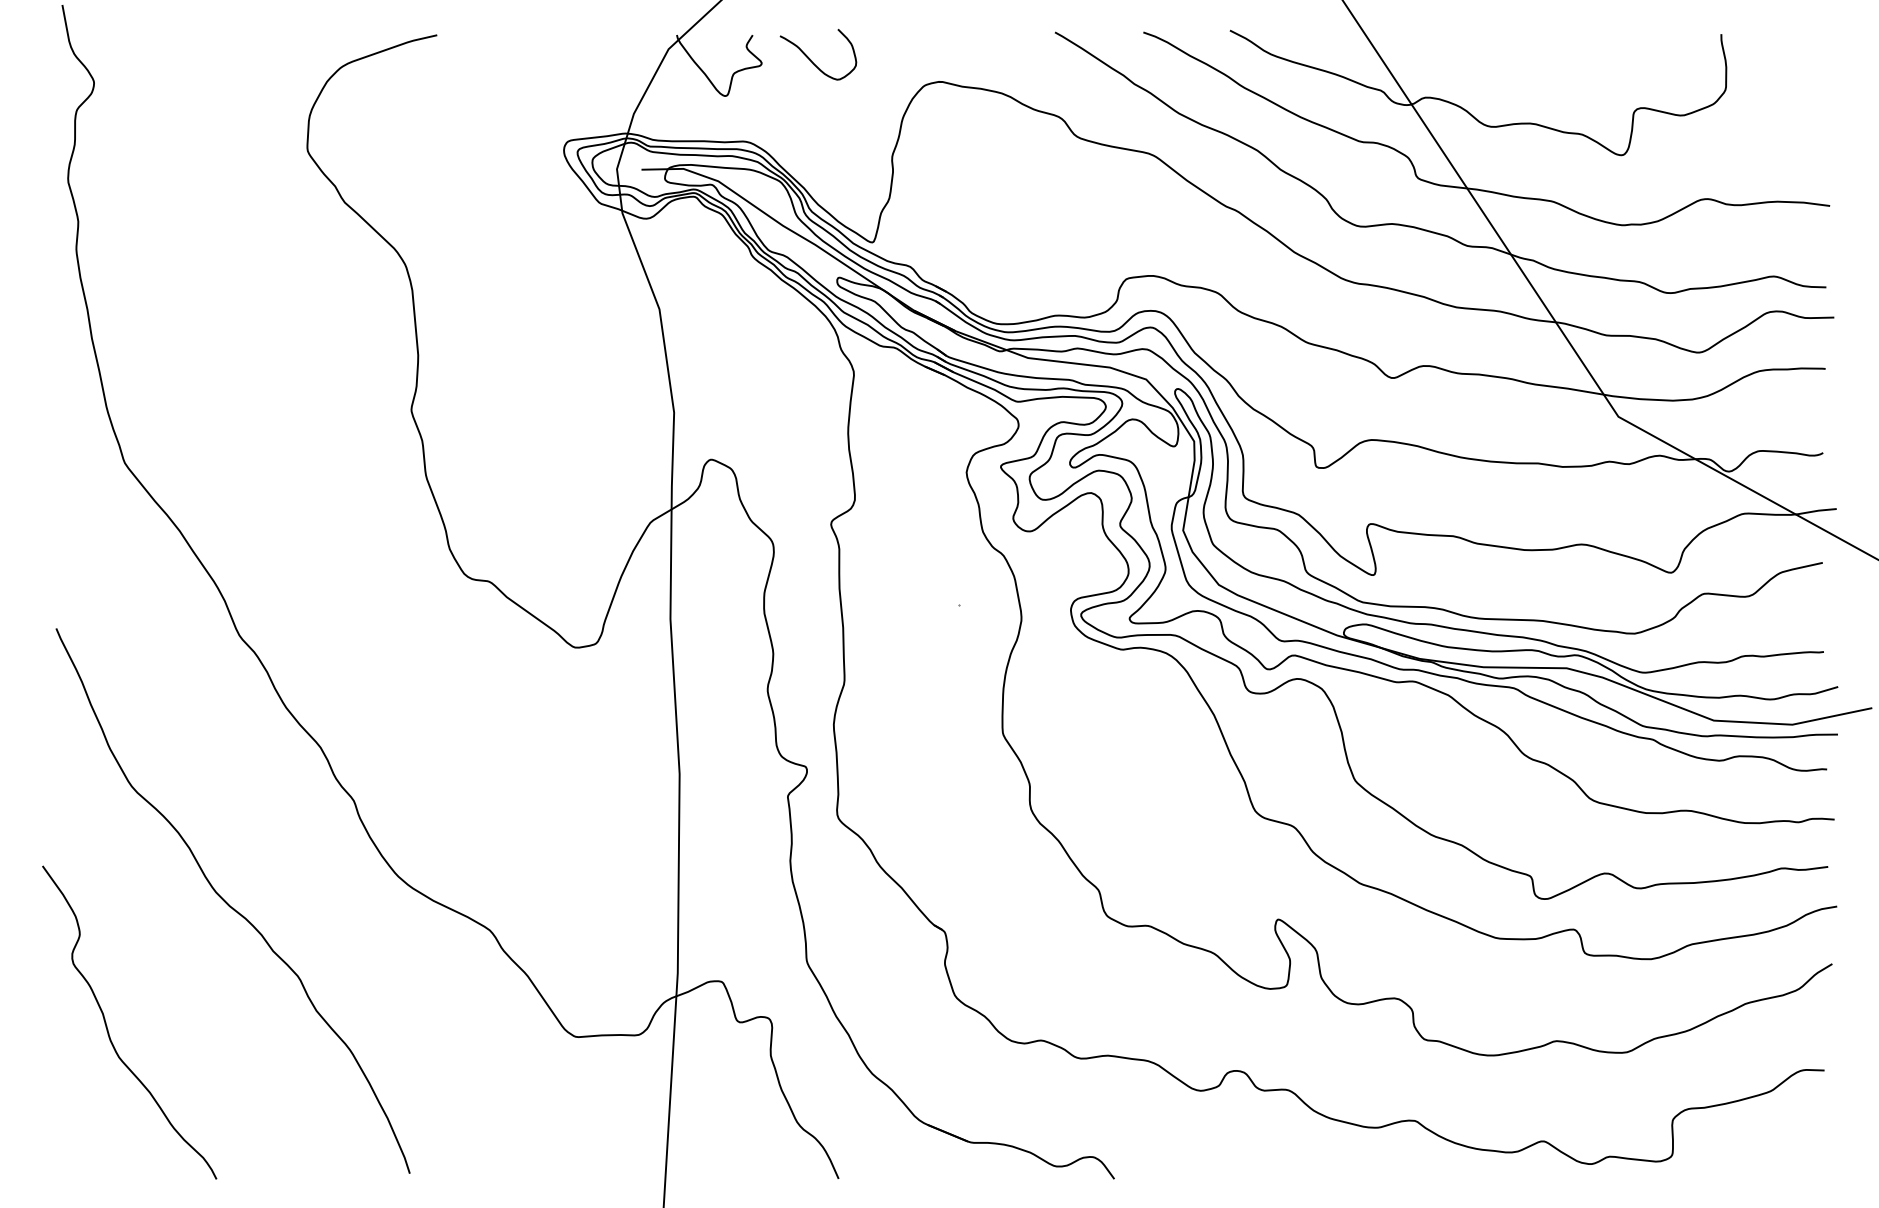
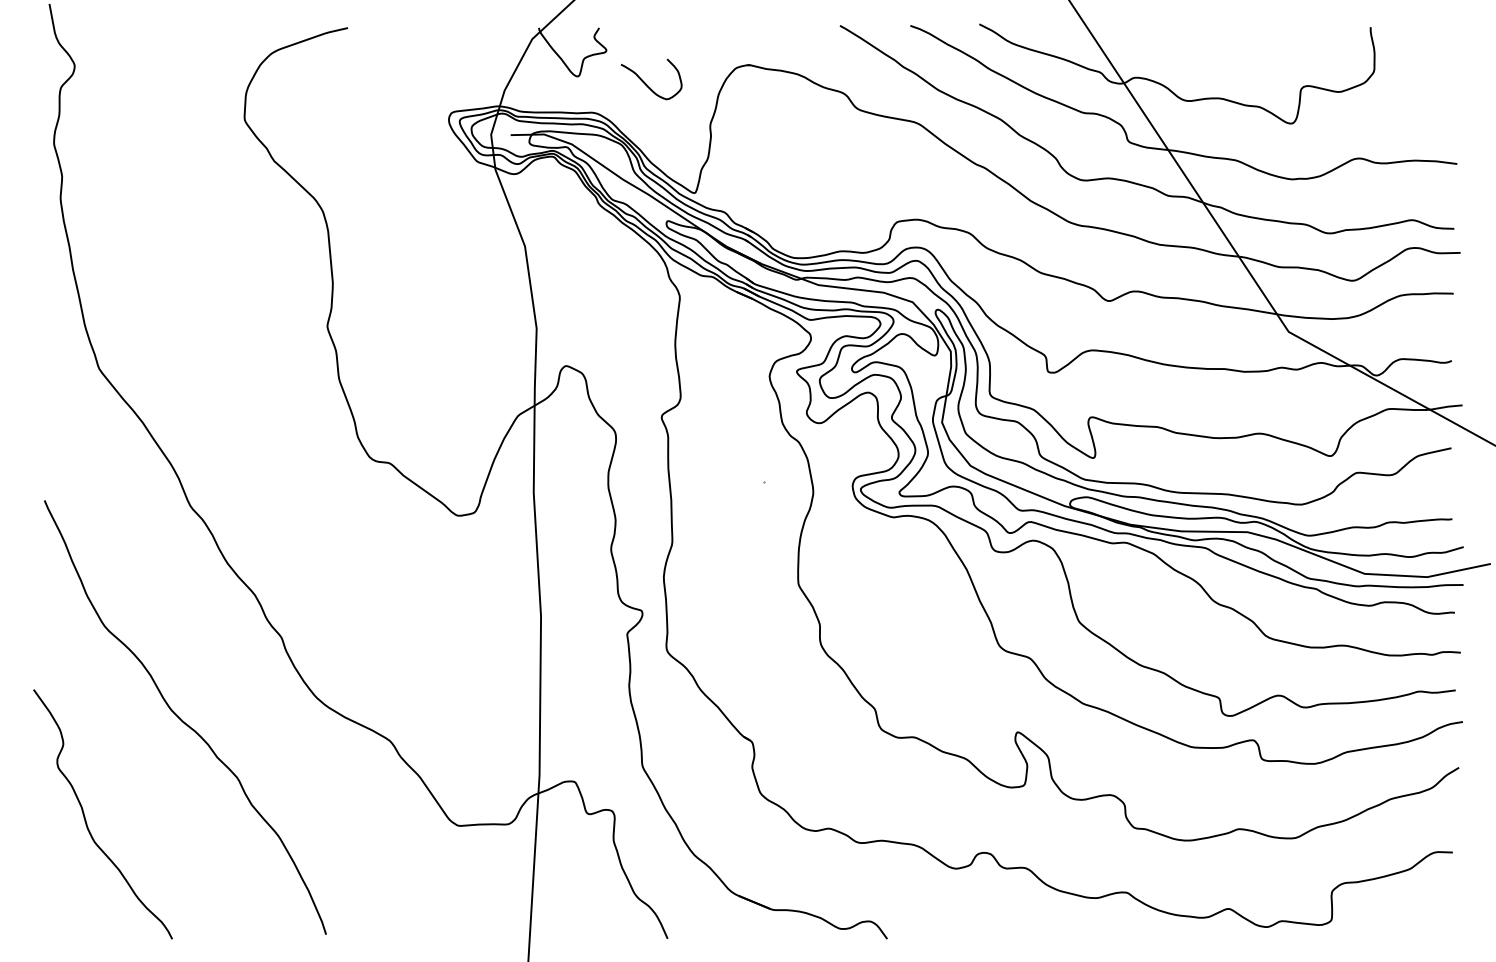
curve: (810, 58) -> (645, 82), moved

